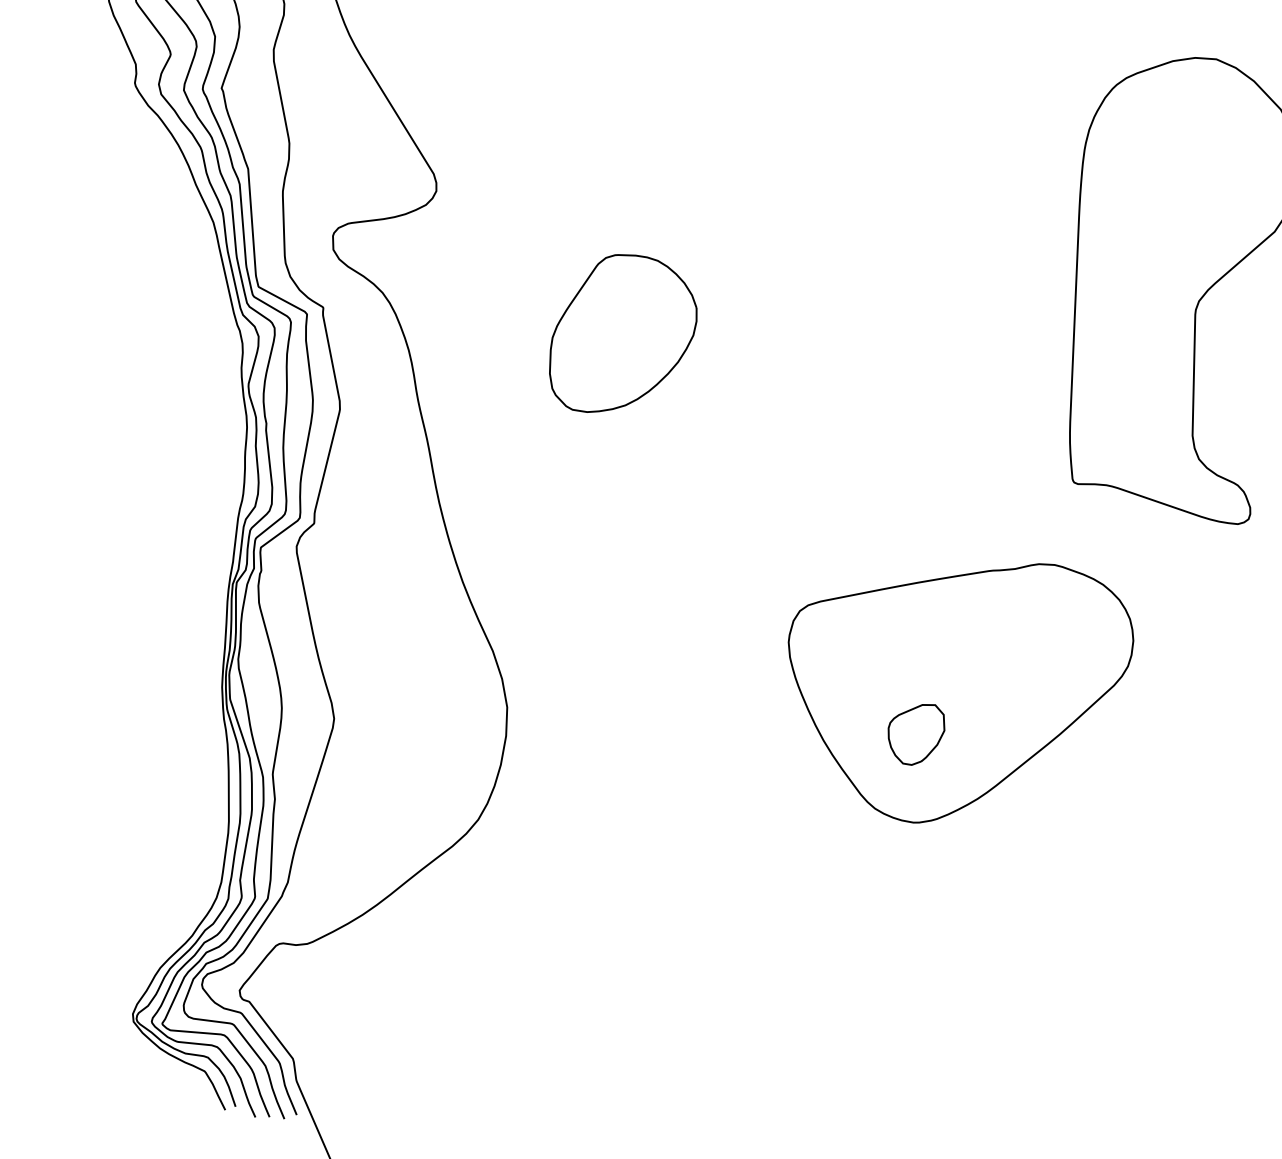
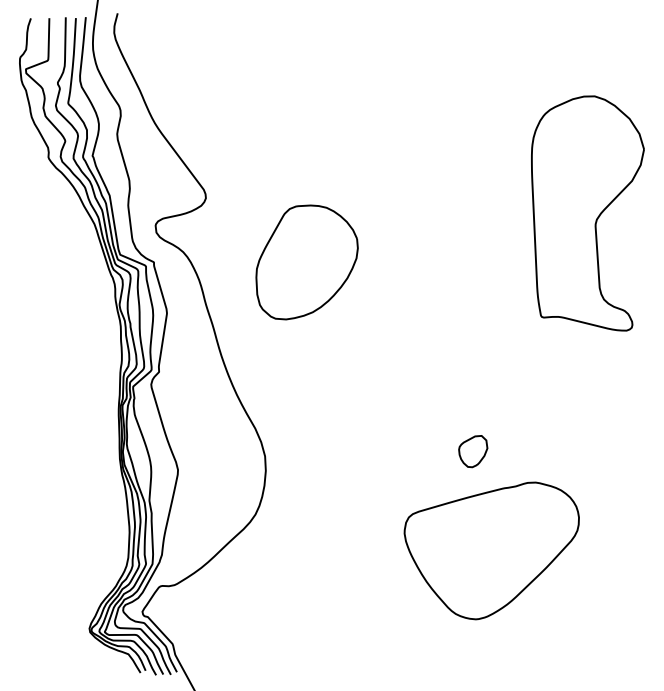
part: (624, 334) -> (307, 262), size x1.4
part: (956, 690) -> (491, 550), moved

